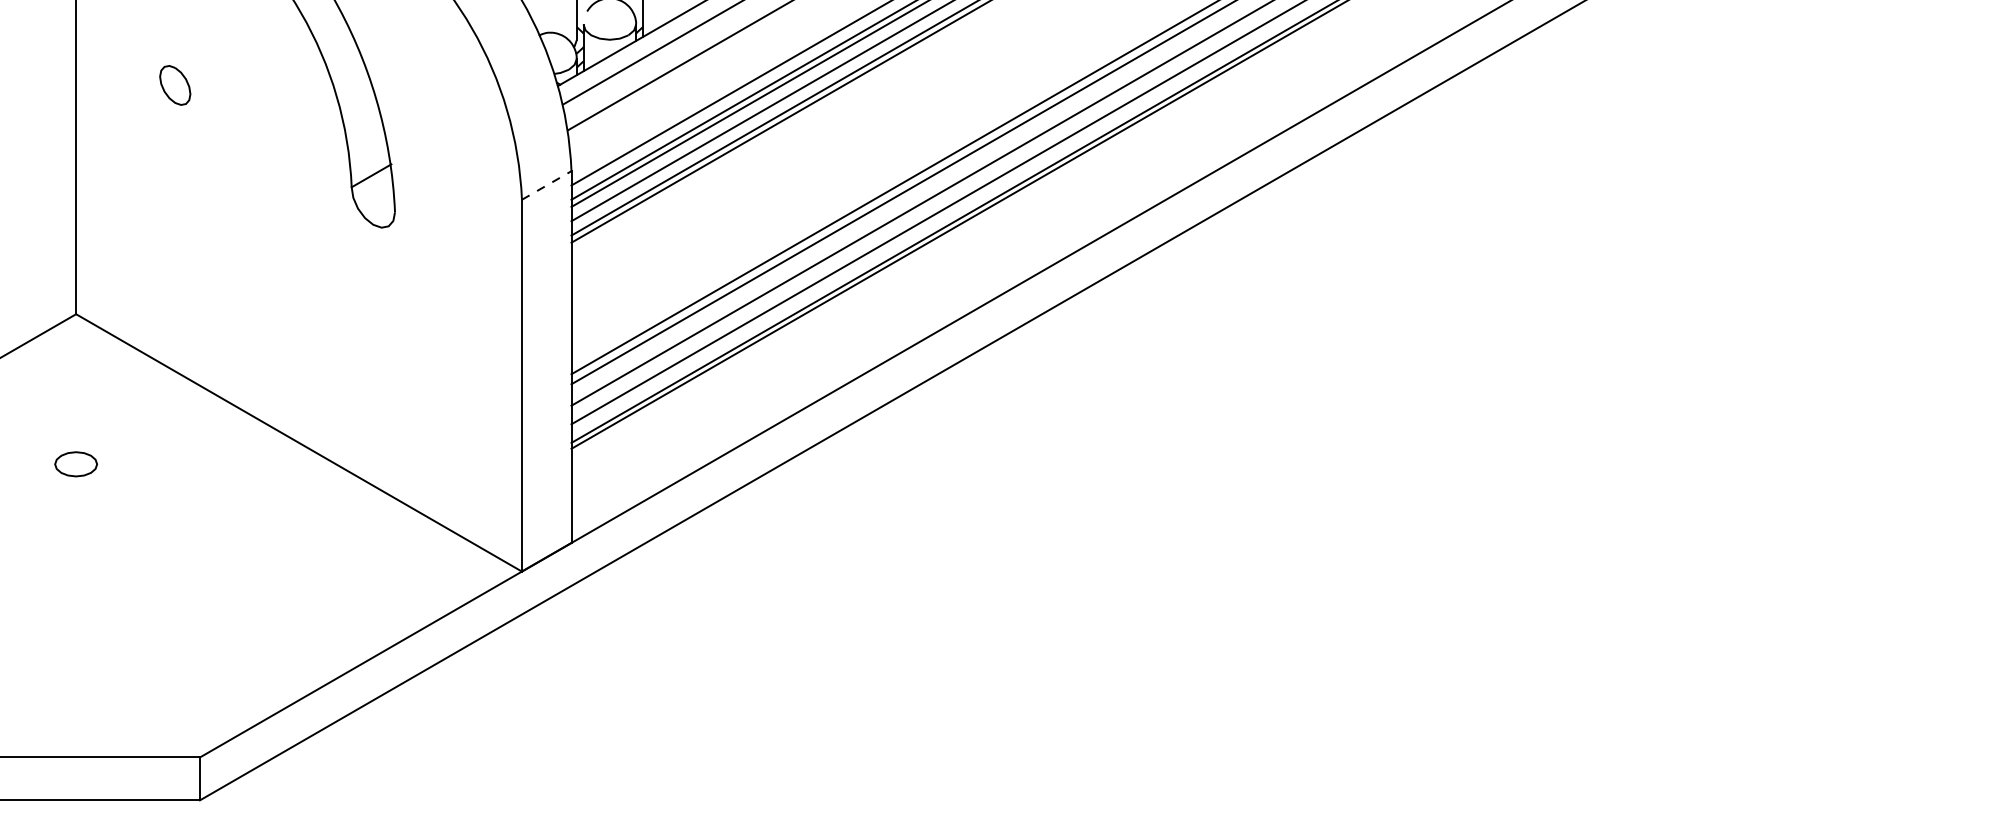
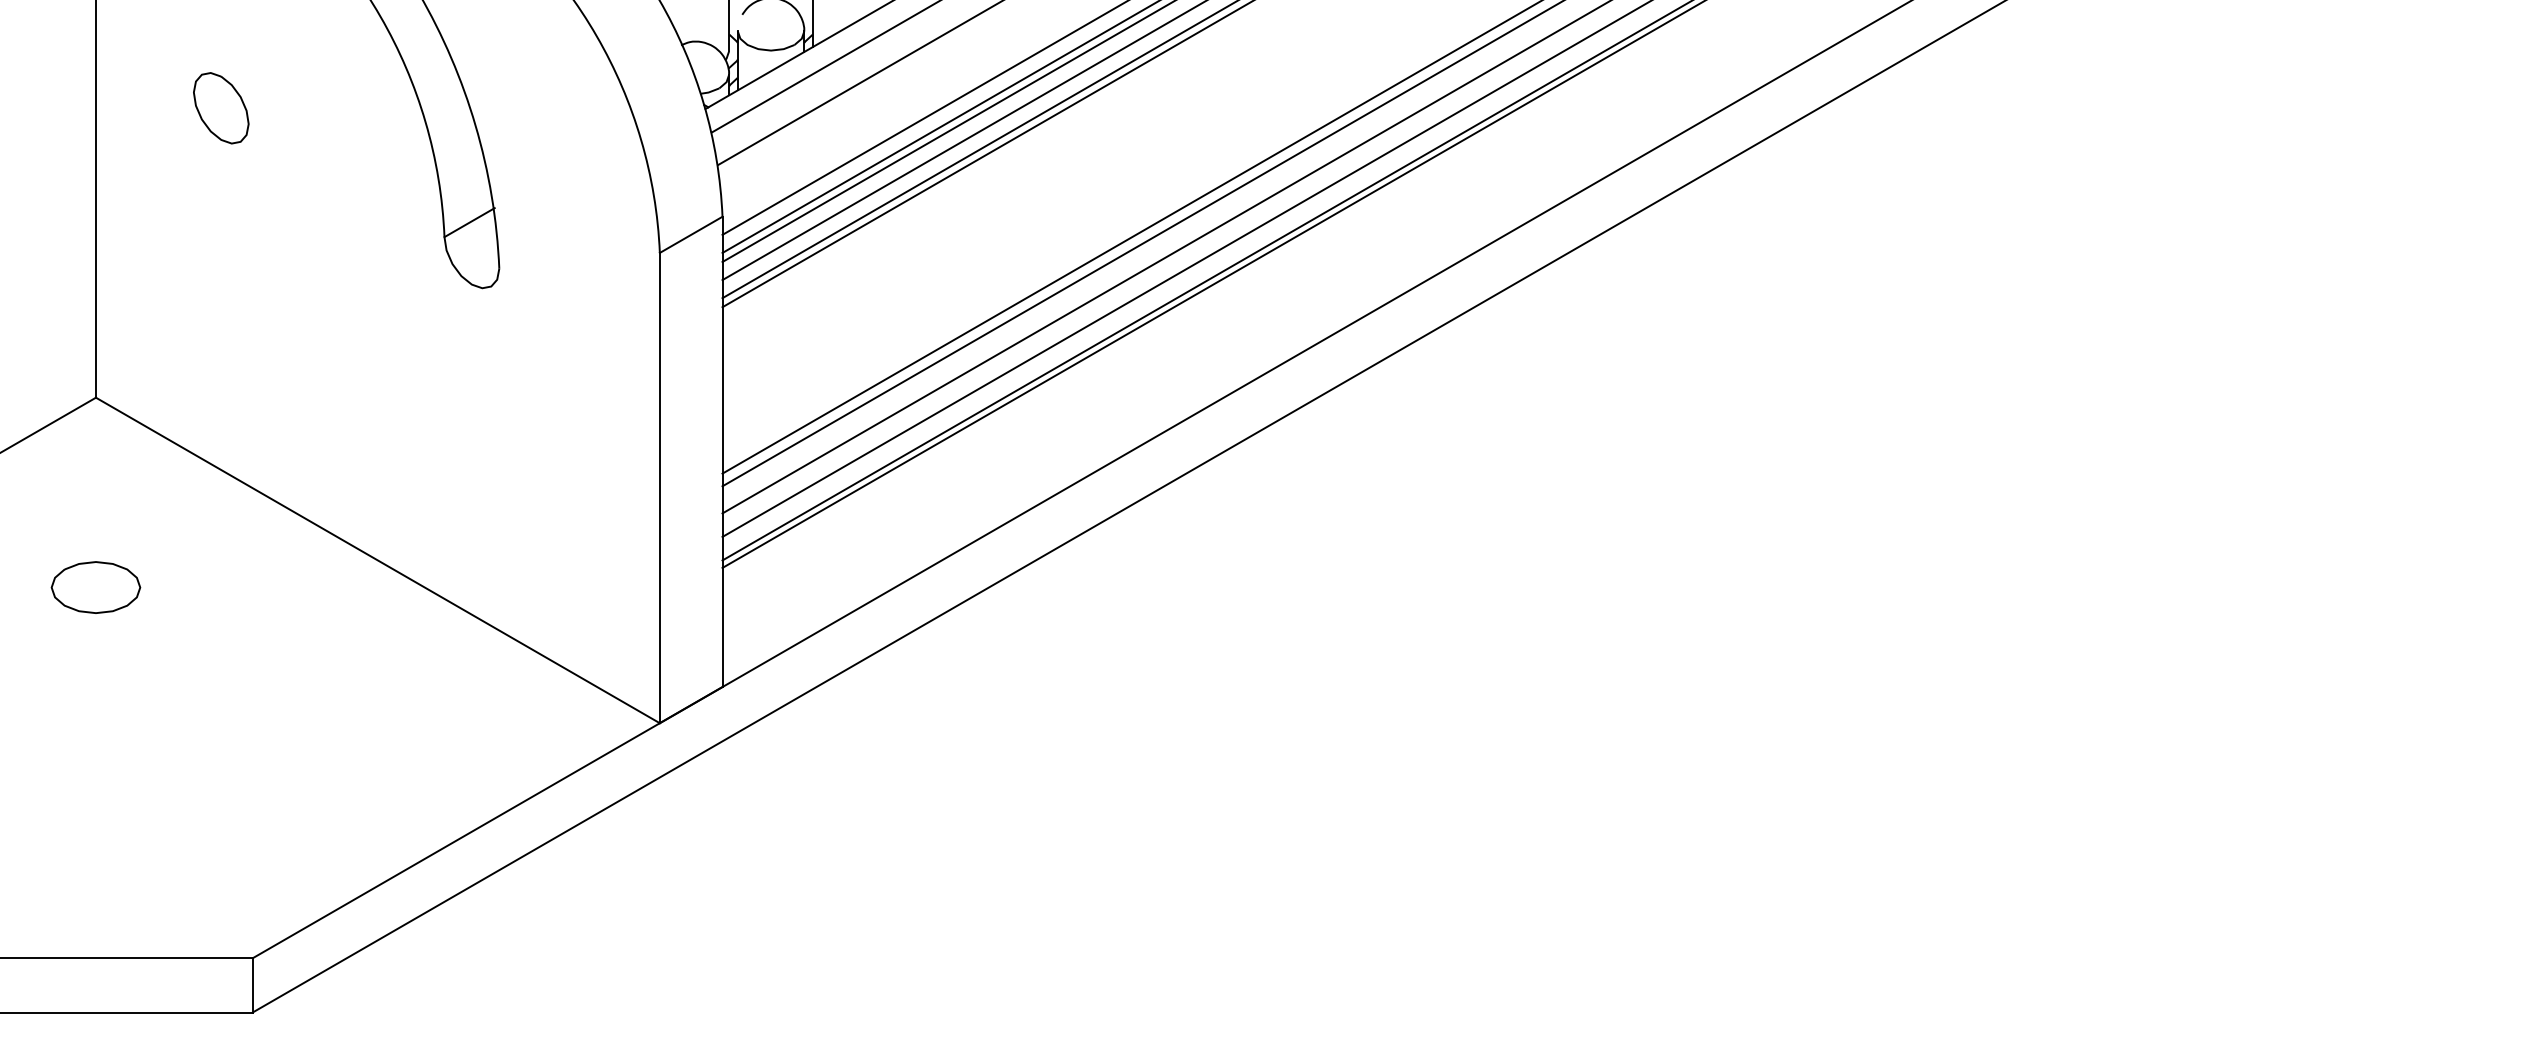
part: (175, 85) -> (221, 108), size x1.43
line: (546, 185) -> (691, 234), dashed -> solid
part: (75, 464) -> (95, 587), size x1.67

